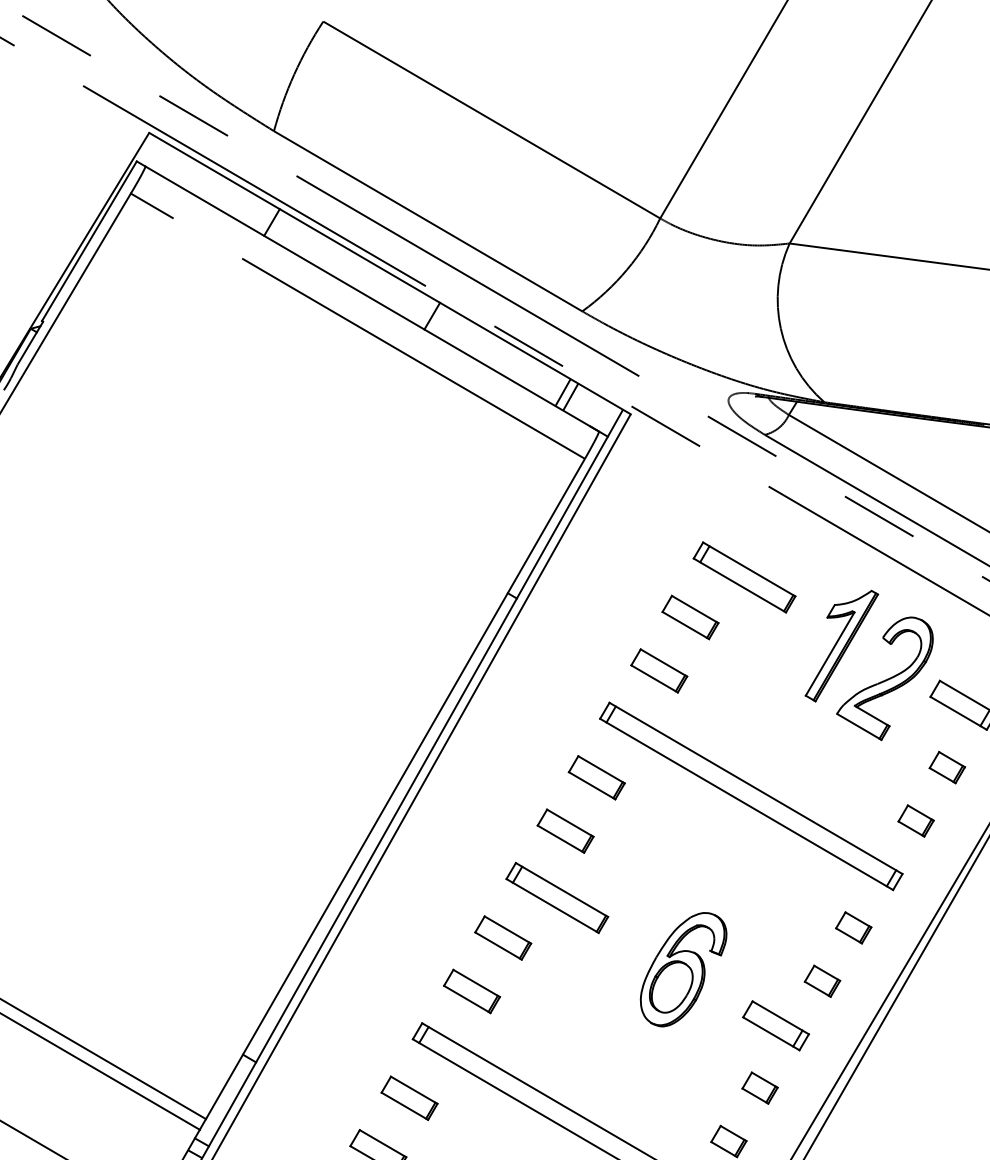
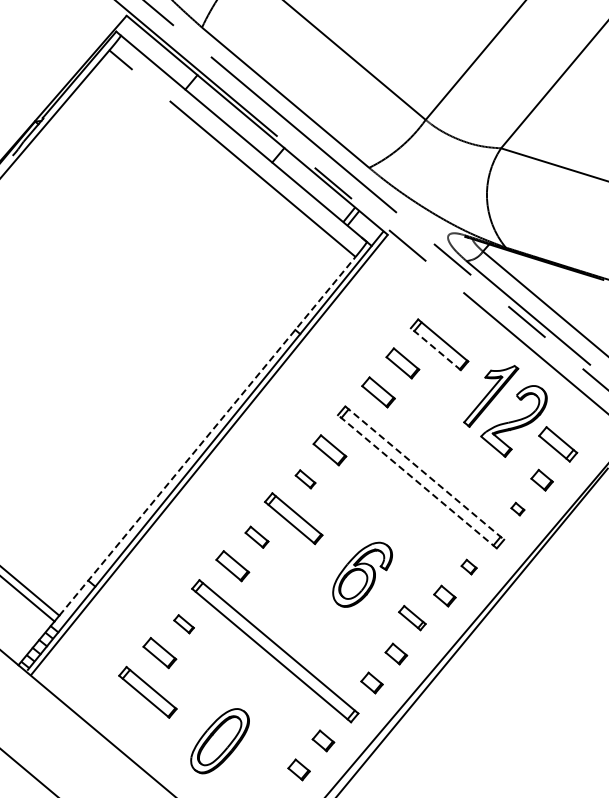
line: (739, 586) -> (435, 349), solid -> dashed
line: (395, 787) -> (207, 435), solid -> dashed
line: (755, 789) -> (424, 473), solid -> dashed
line: (746, 803) -> (417, 481), solid -> dashed
part: (915, 819) -> (517, 508), size x0.6
part: (565, 831) -> (305, 479), size x0.6
part: (852, 927) -> (468, 566), size x0.7
part: (502, 938) -> (256, 537), size x0.7
part: (776, 1024) -> (412, 617), size x0.7
part: (408, 1099) -> (183, 624), size x0.6

